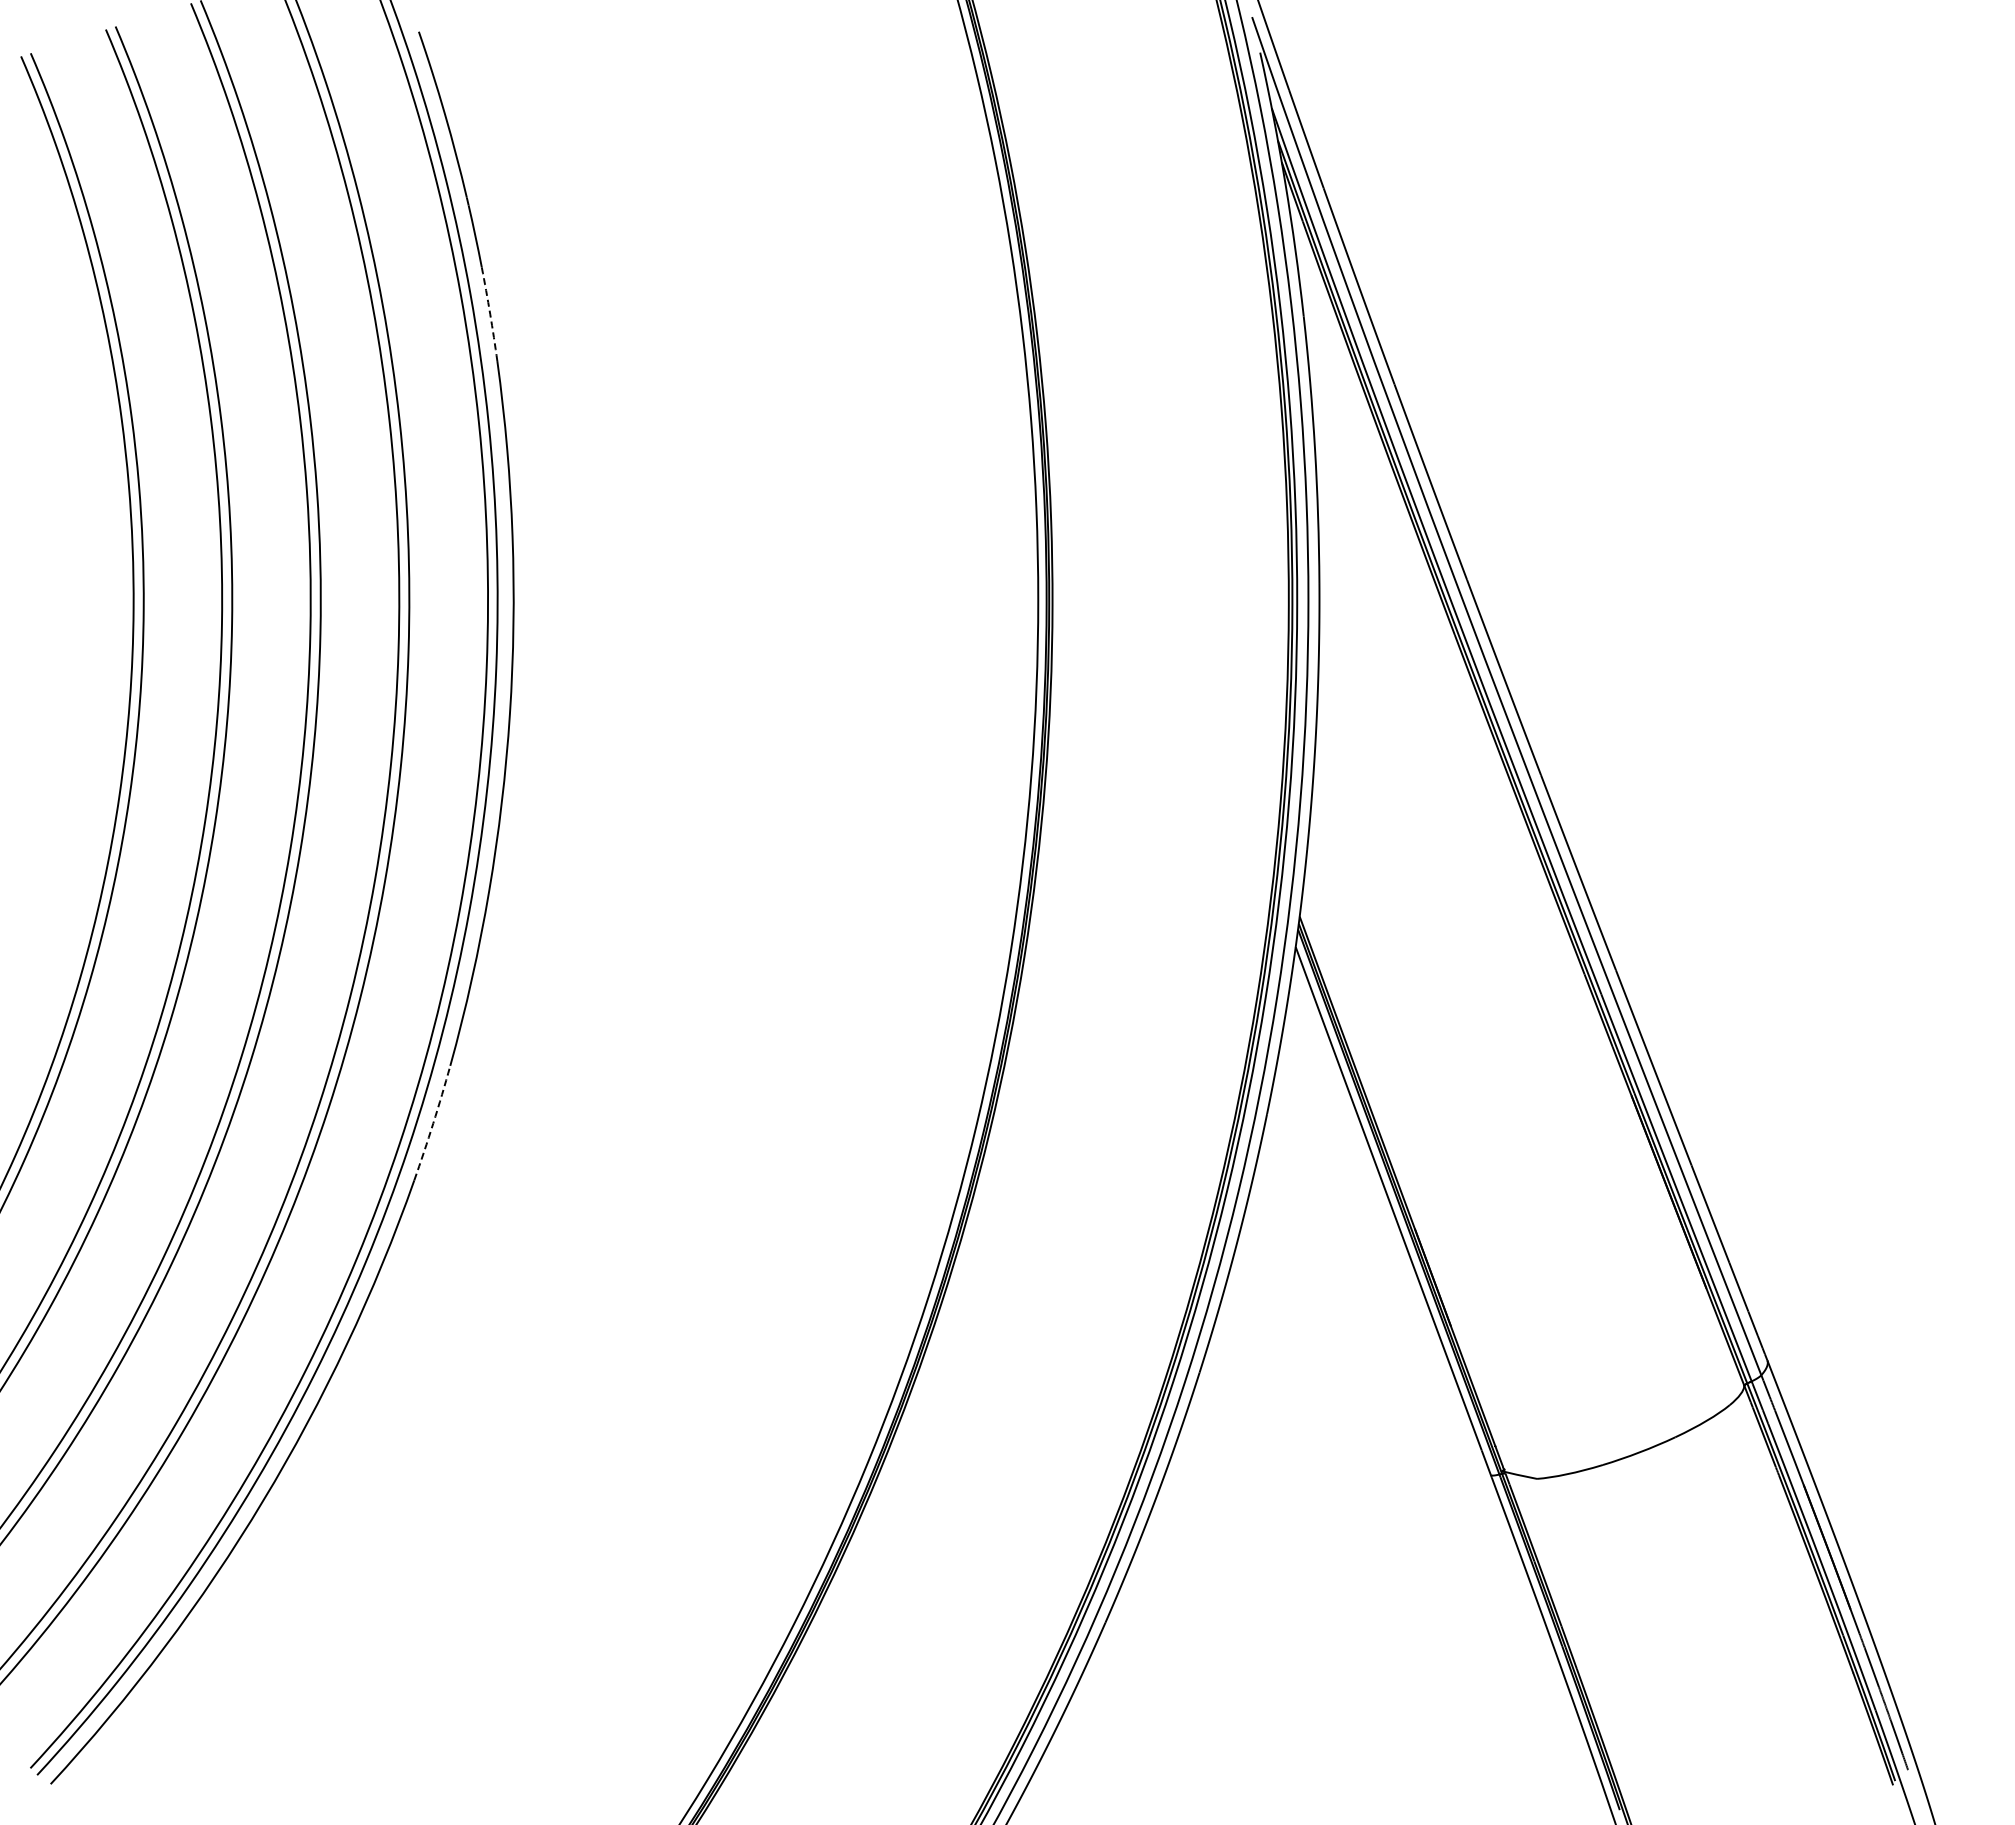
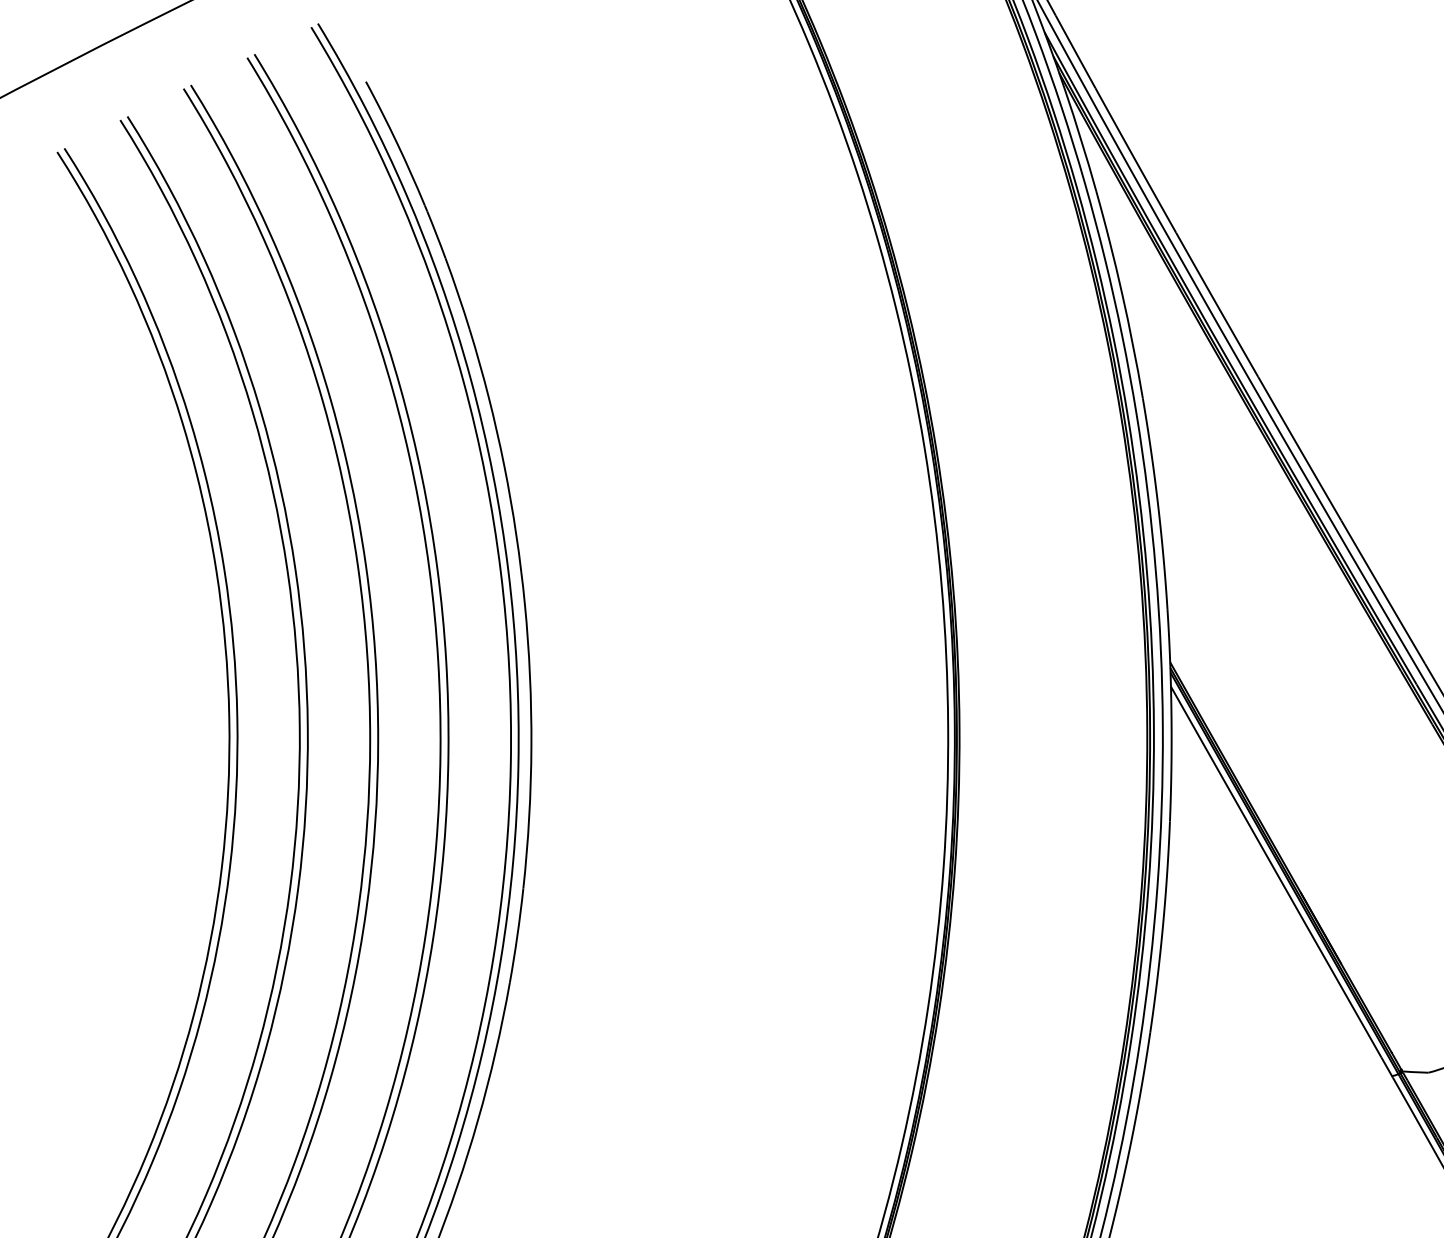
arc: (490, 314) -> (458, 294), dashed -> solid
arc: (433, 1123) -> (517, 935), dashed -> solid

